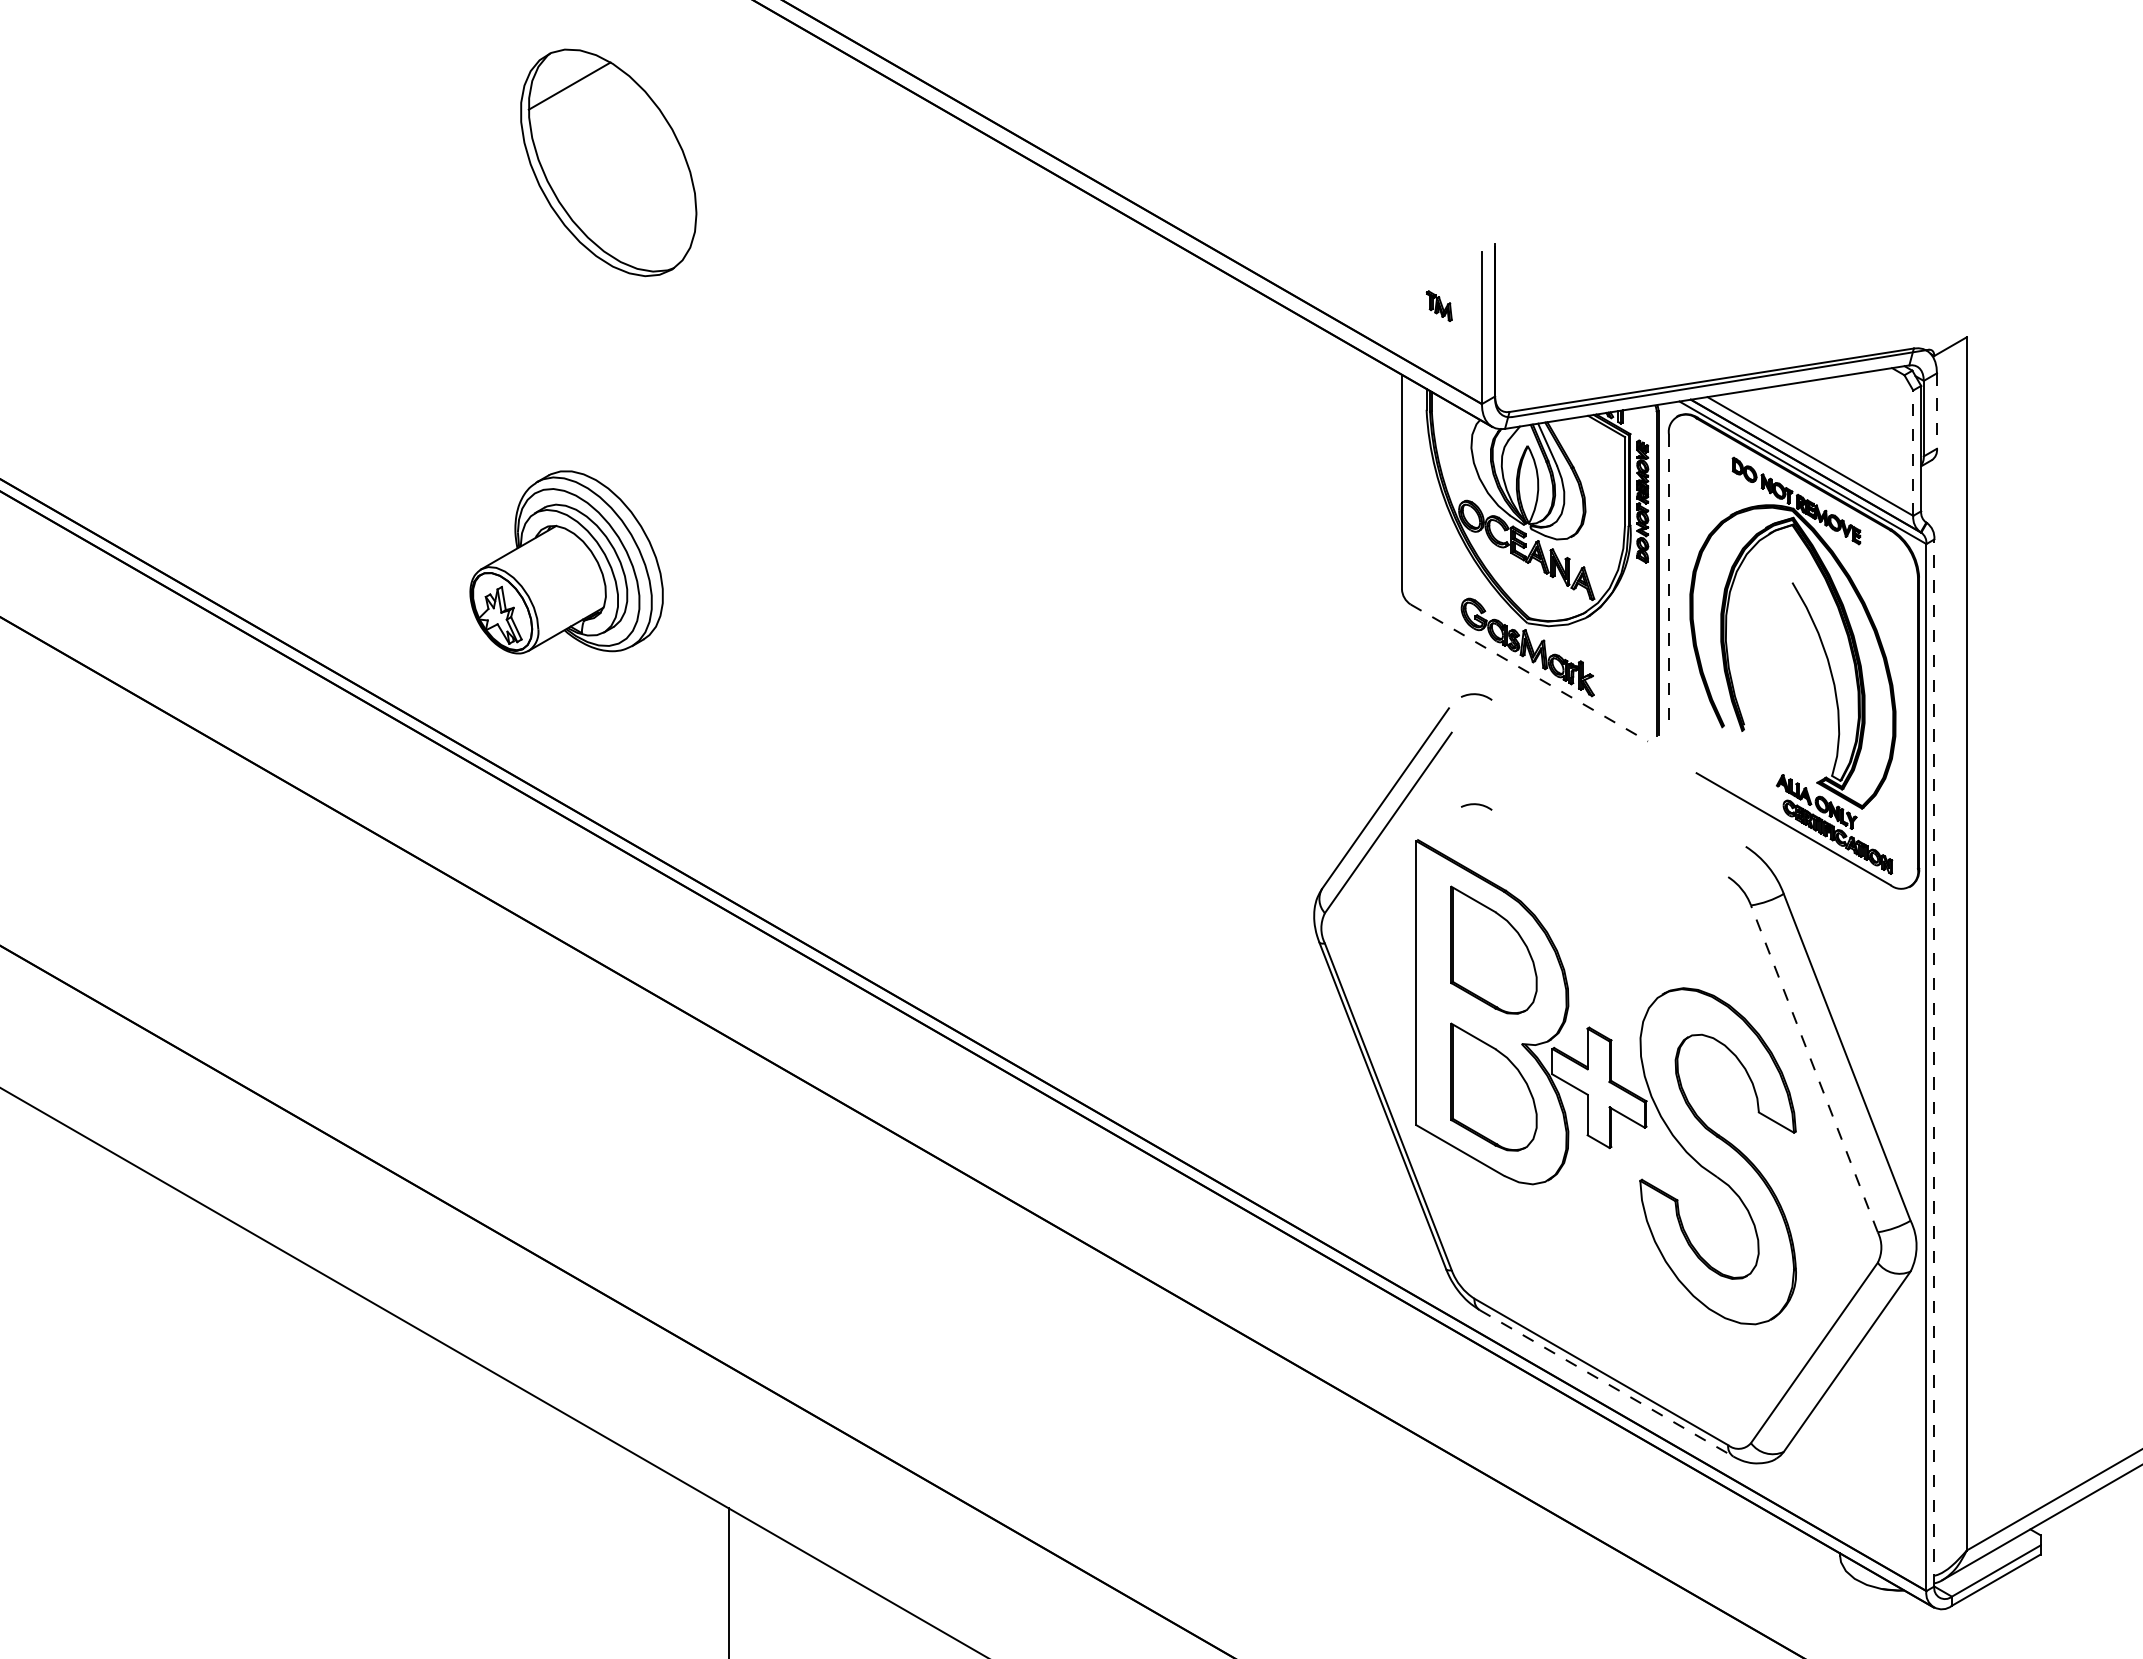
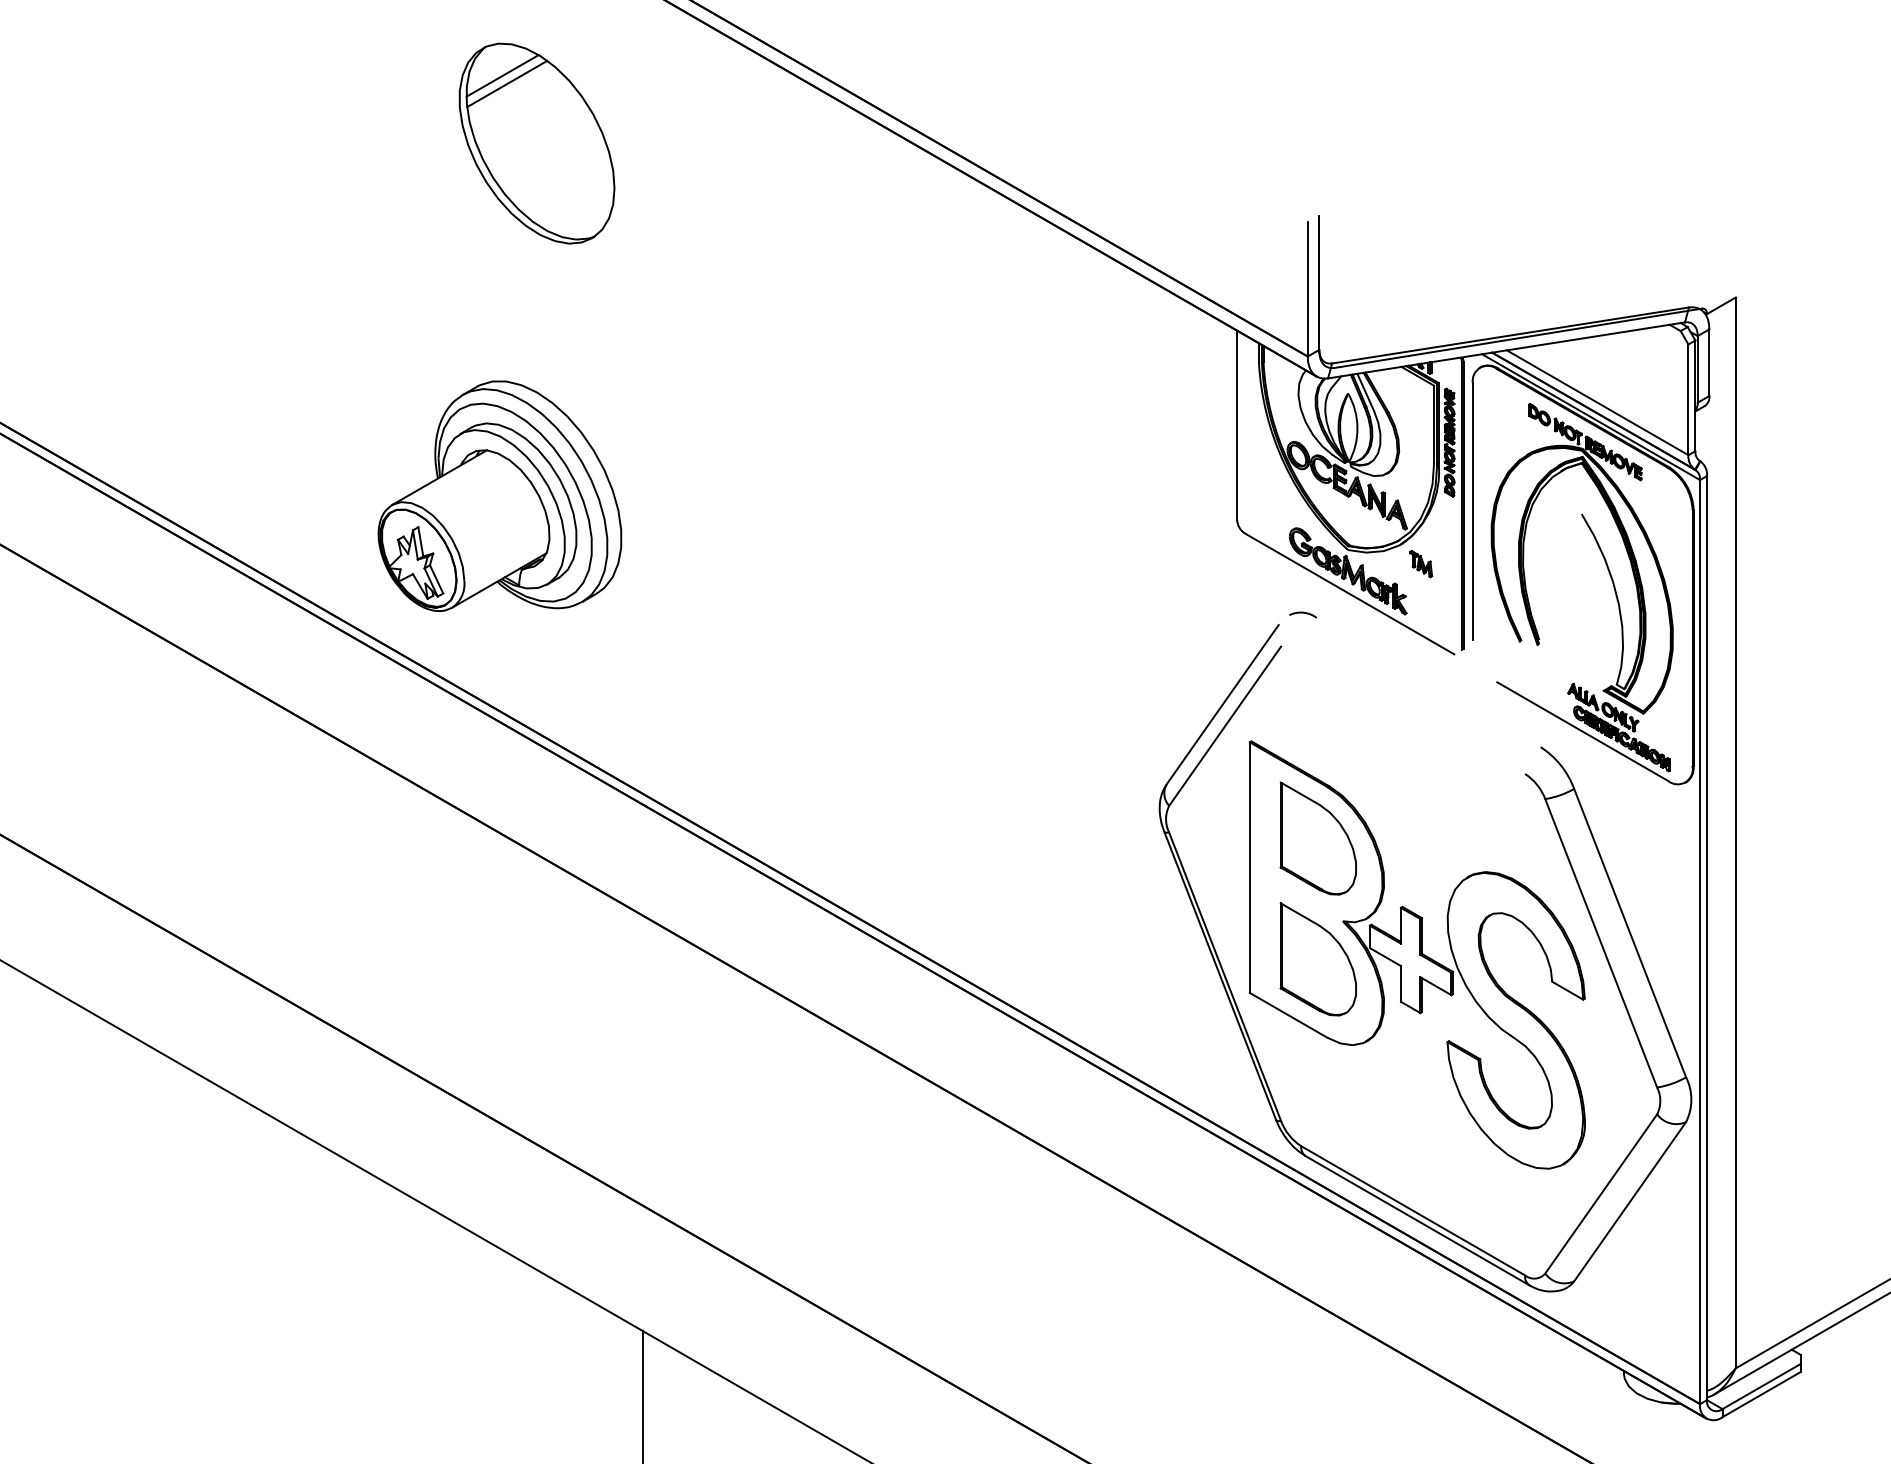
line: (574, 95) -> (506, 84), added
part: (1438, 305) -> (1420, 563), moved
line: (1936, 411) -> (1708, 363), dashed -> solid
line: (1913, 453) -> (1688, 400), dashed -> solid
part: (566, 562) -> (499, 496), size x1.43
line: (1668, 580) -> (1472, 512), dashed -> solid
line: (1529, 673) -> (1349, 594), dashed -> solid
arc: (1476, 805) -> (1302, 710), removed
line: (1934, 1063) -> (1707, 938), dashed -> solid
line: (1814, 1068) -> (1601, 942), dashed -> solid
line: (1606, 1383) -> (1417, 1220), dashed -> solid

